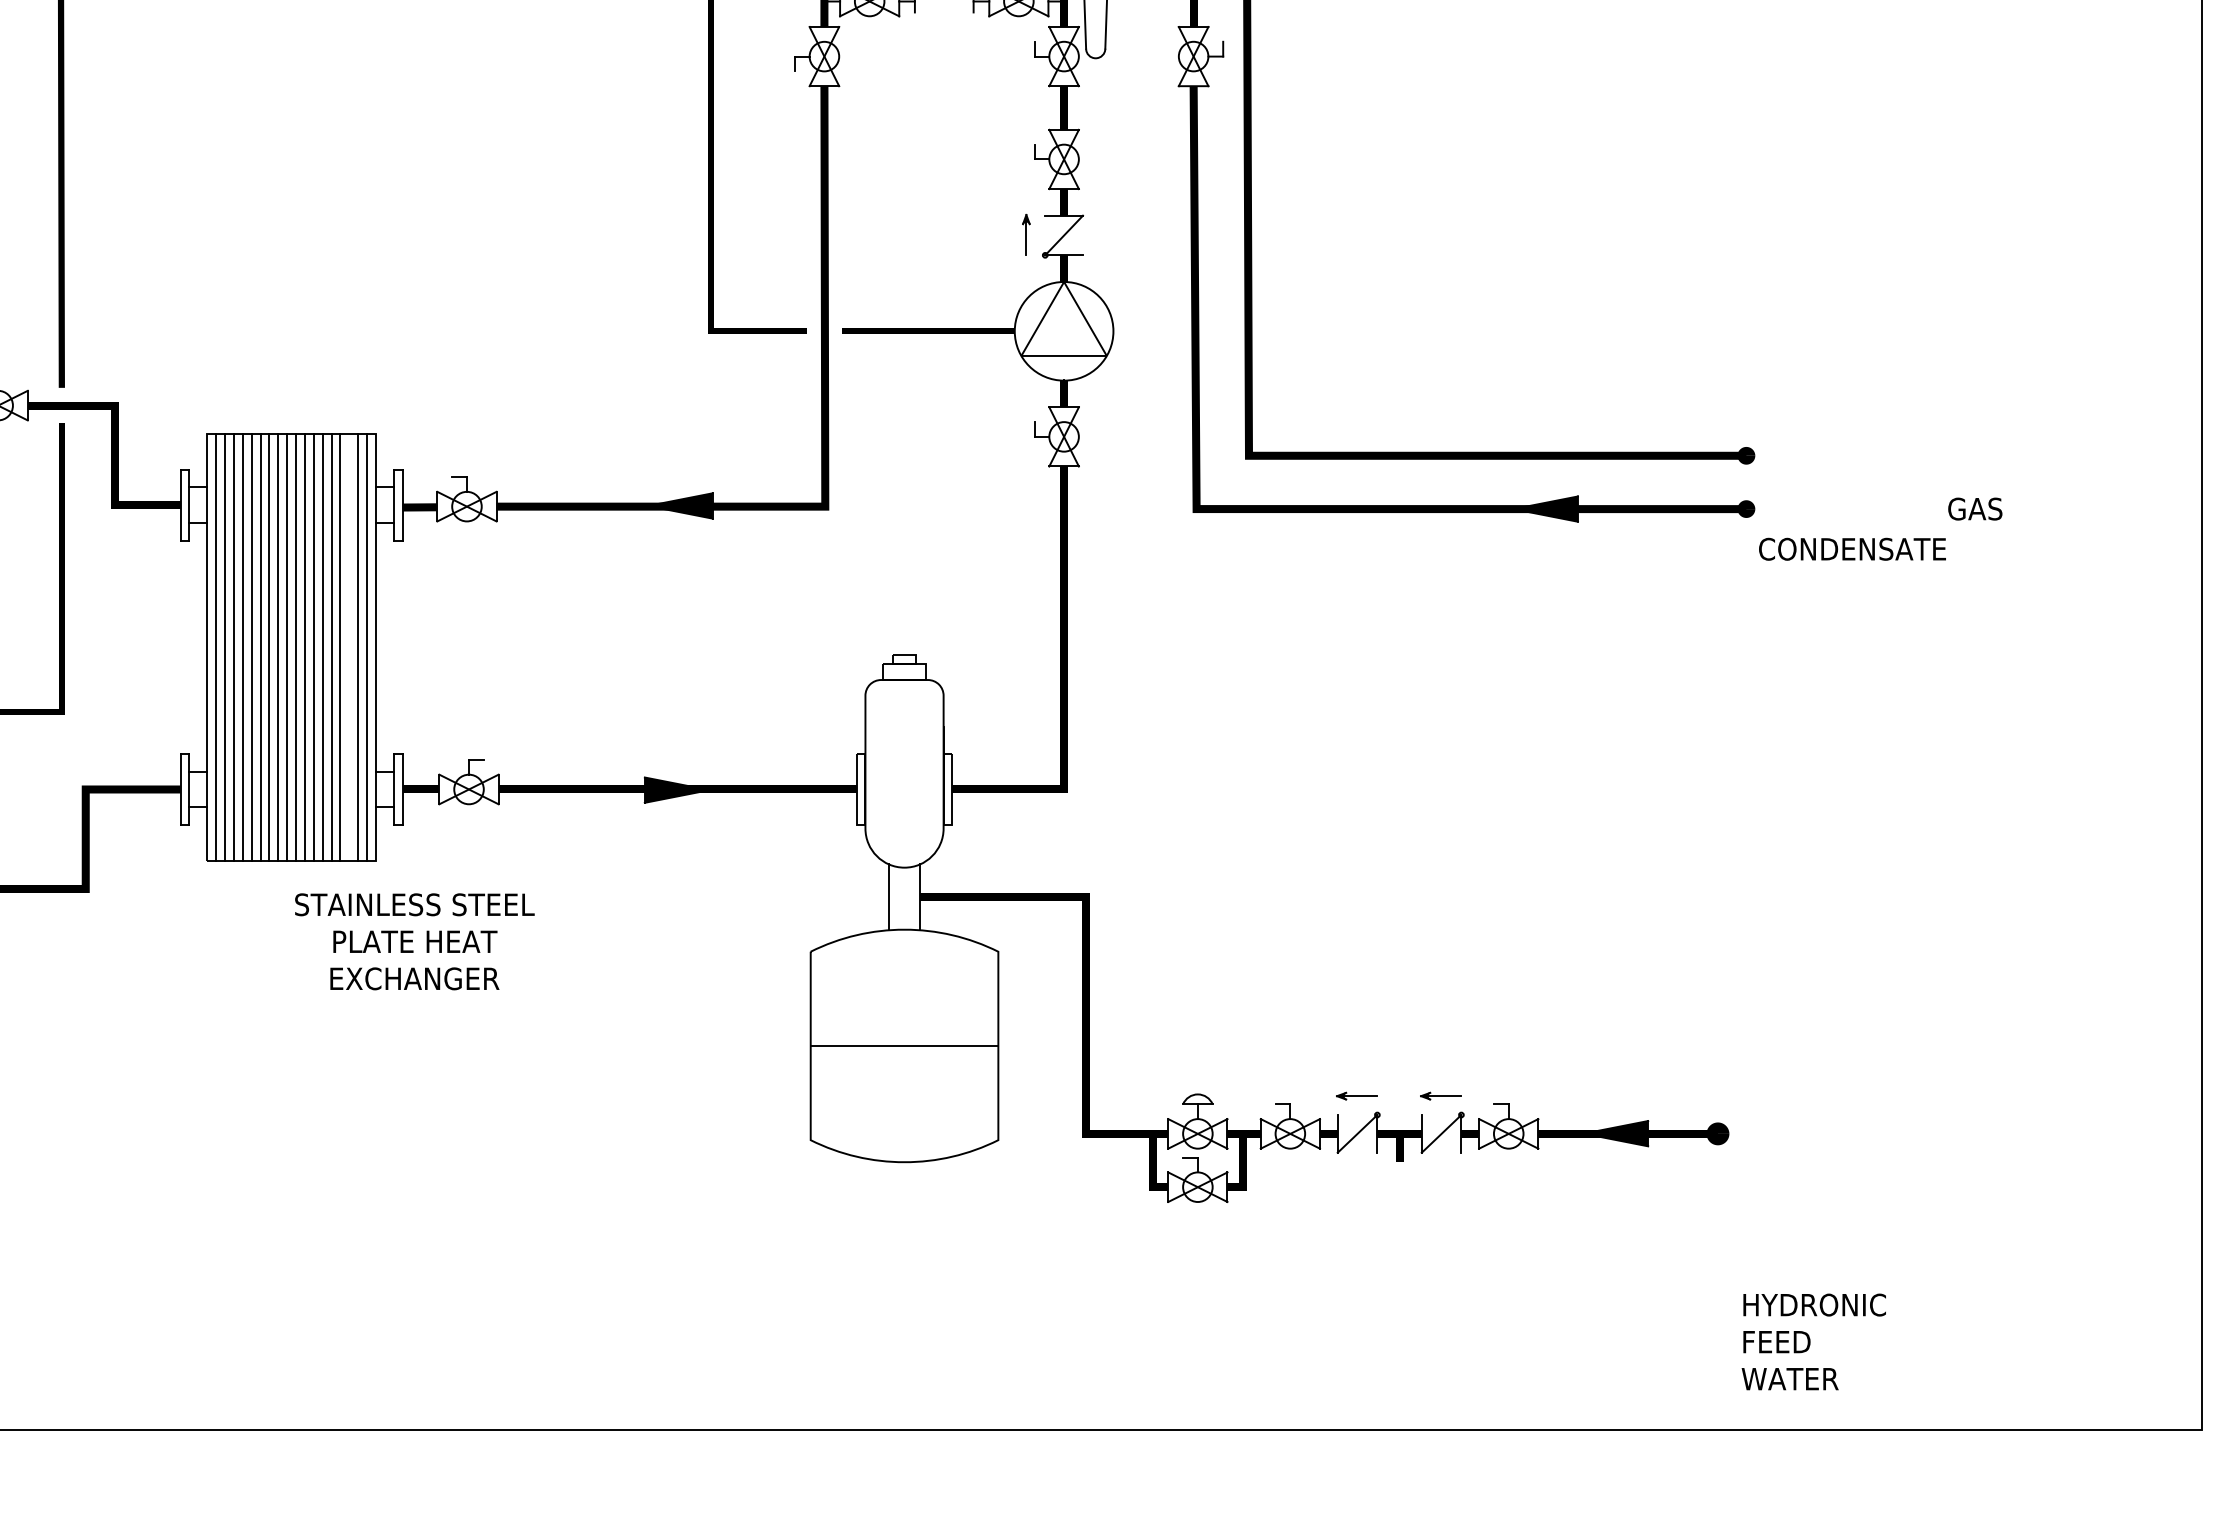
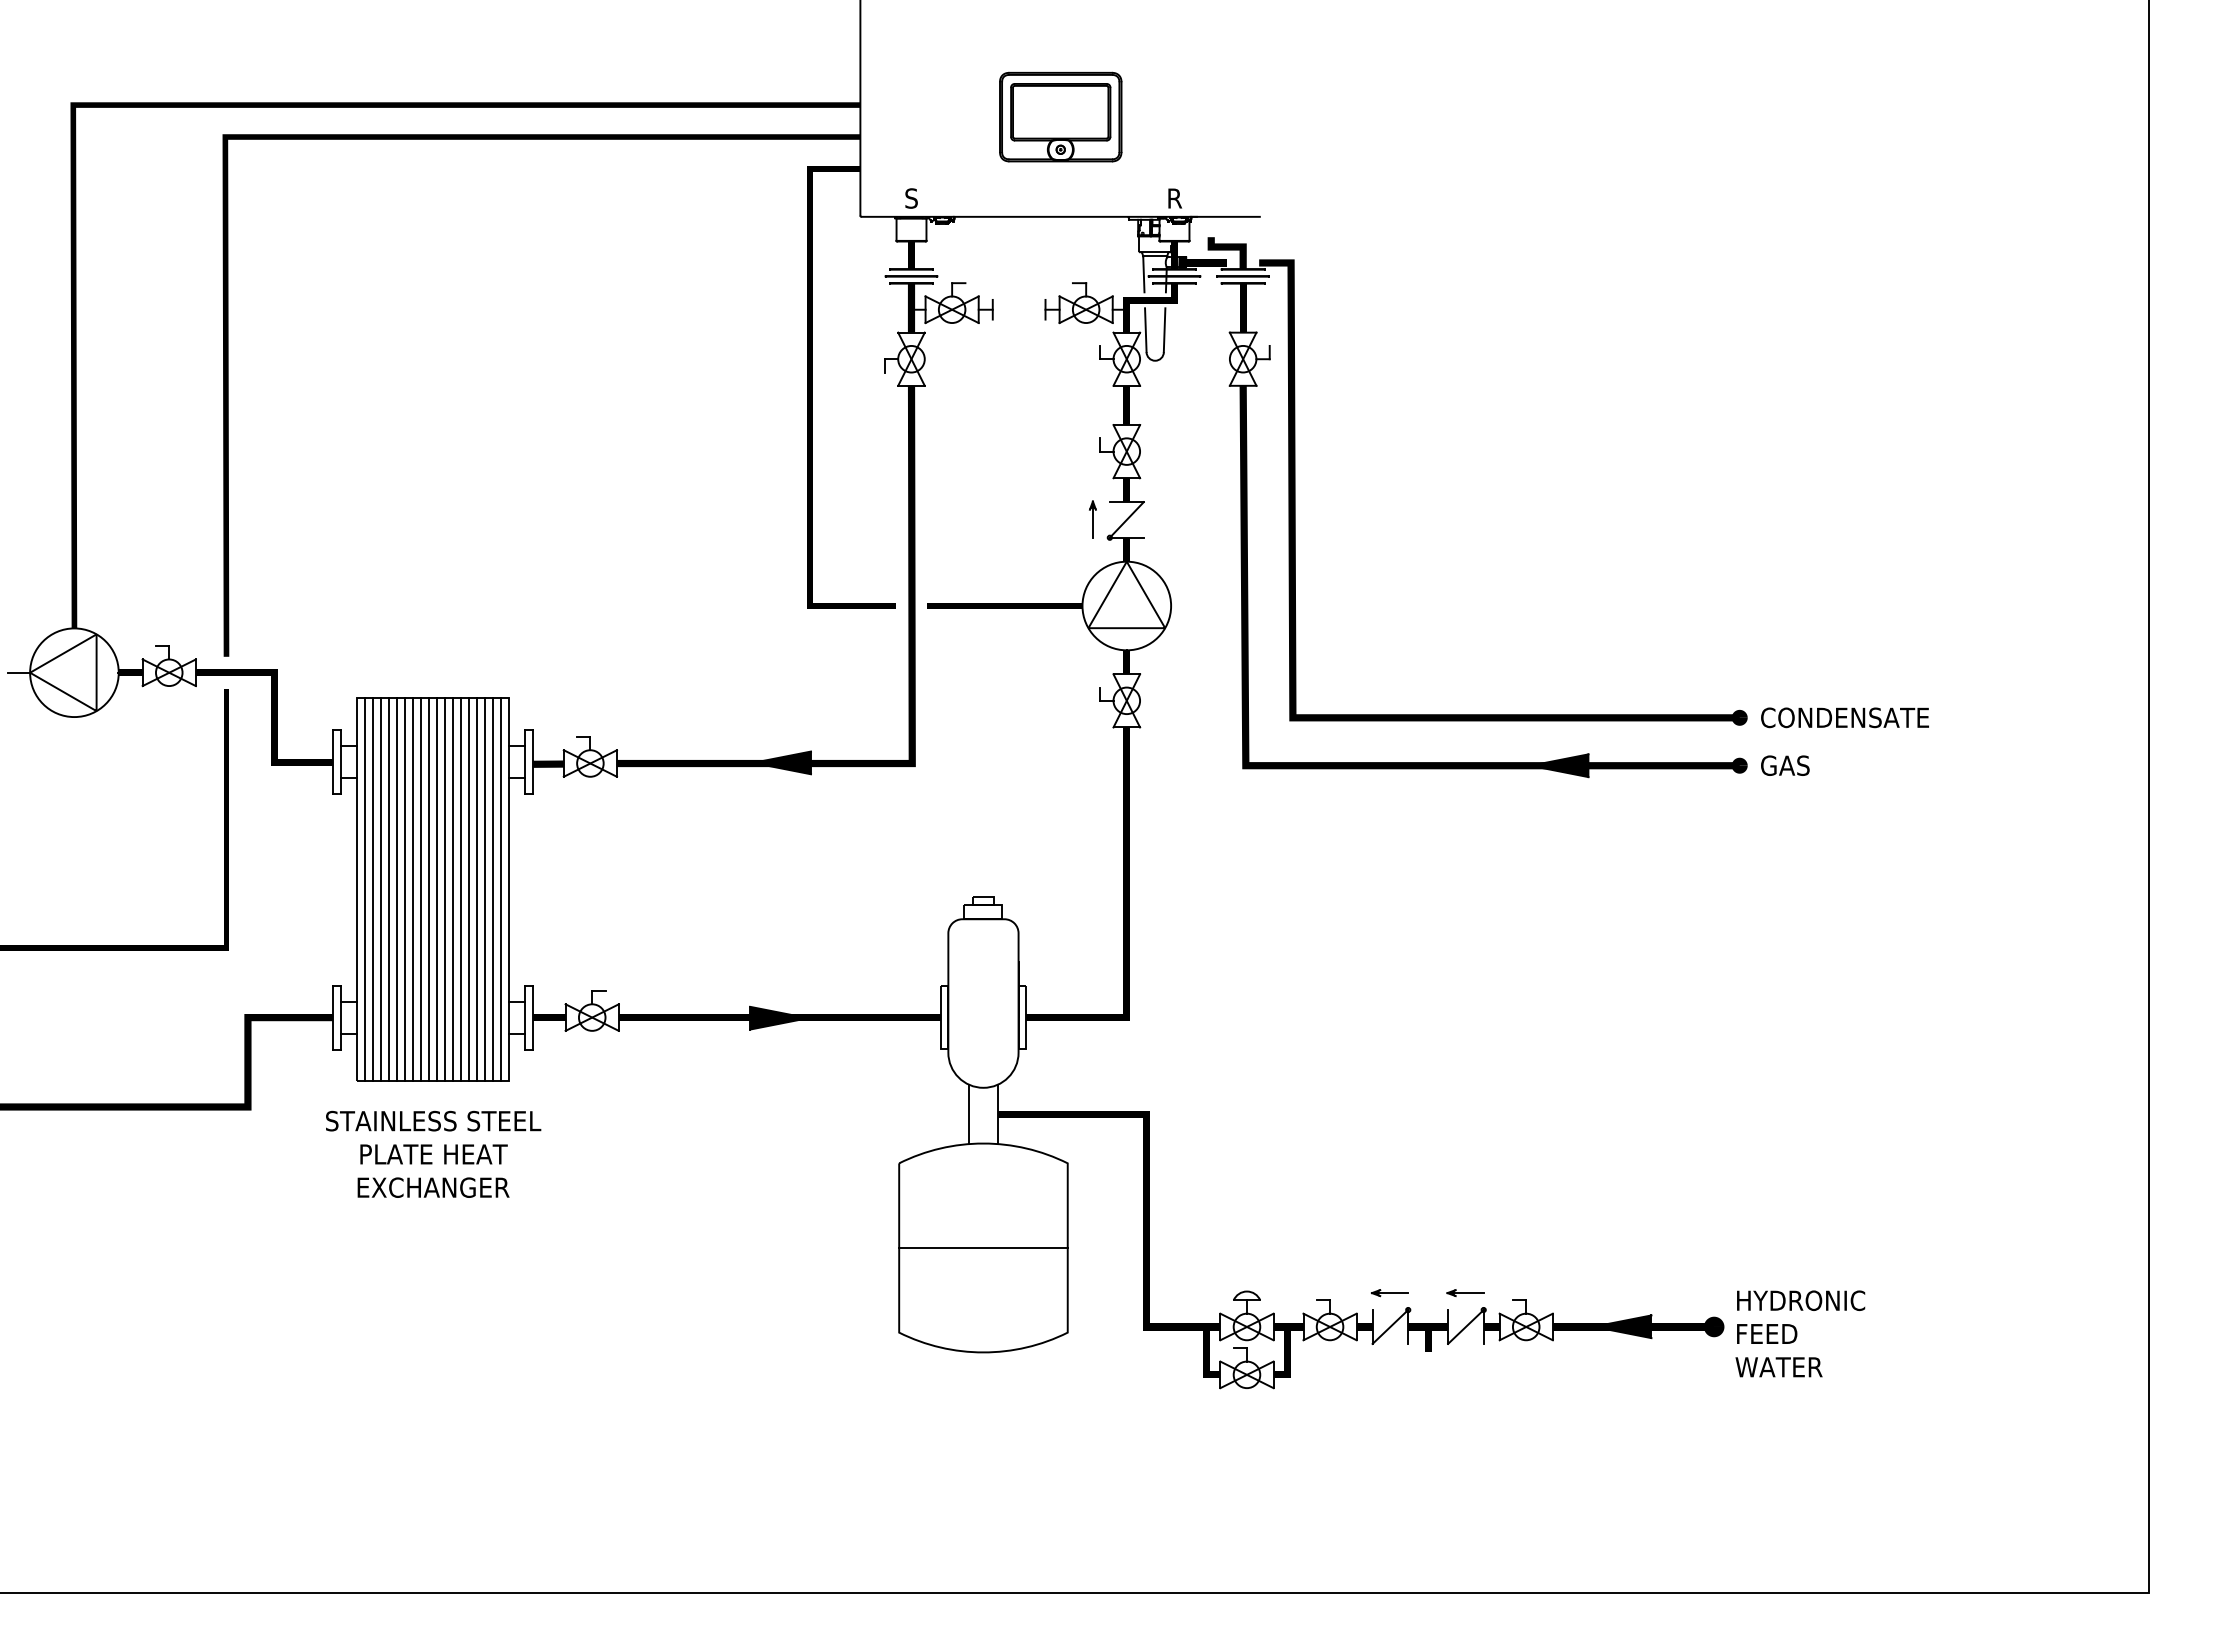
text: (1975, 508) -> (1785, 765), moved
text: (1851, 548) -> (1844, 717), moved
line: (349, 646) -> (484, 889), added
text: (414, 940) -> (433, 1153), moved
text: (1814, 1341) -> (1800, 1333), moved

